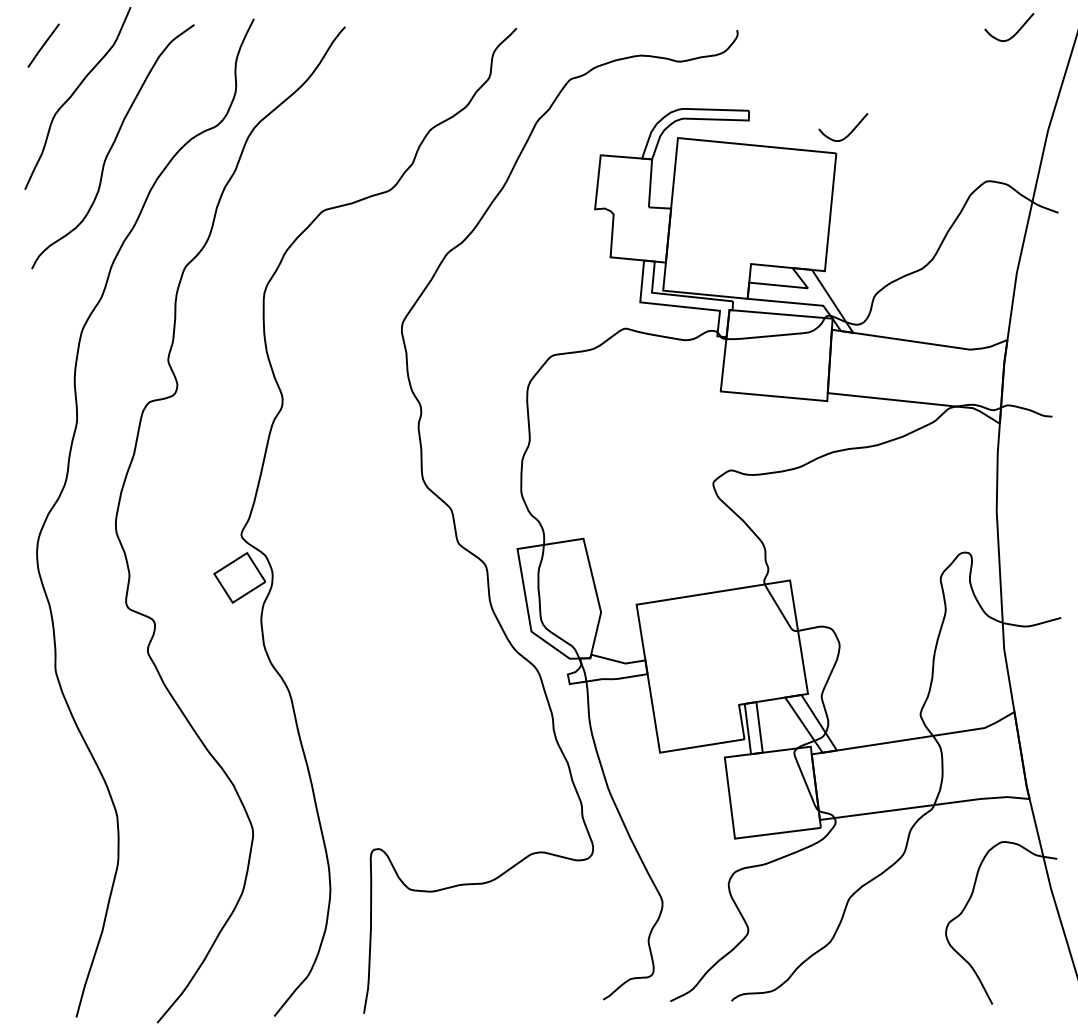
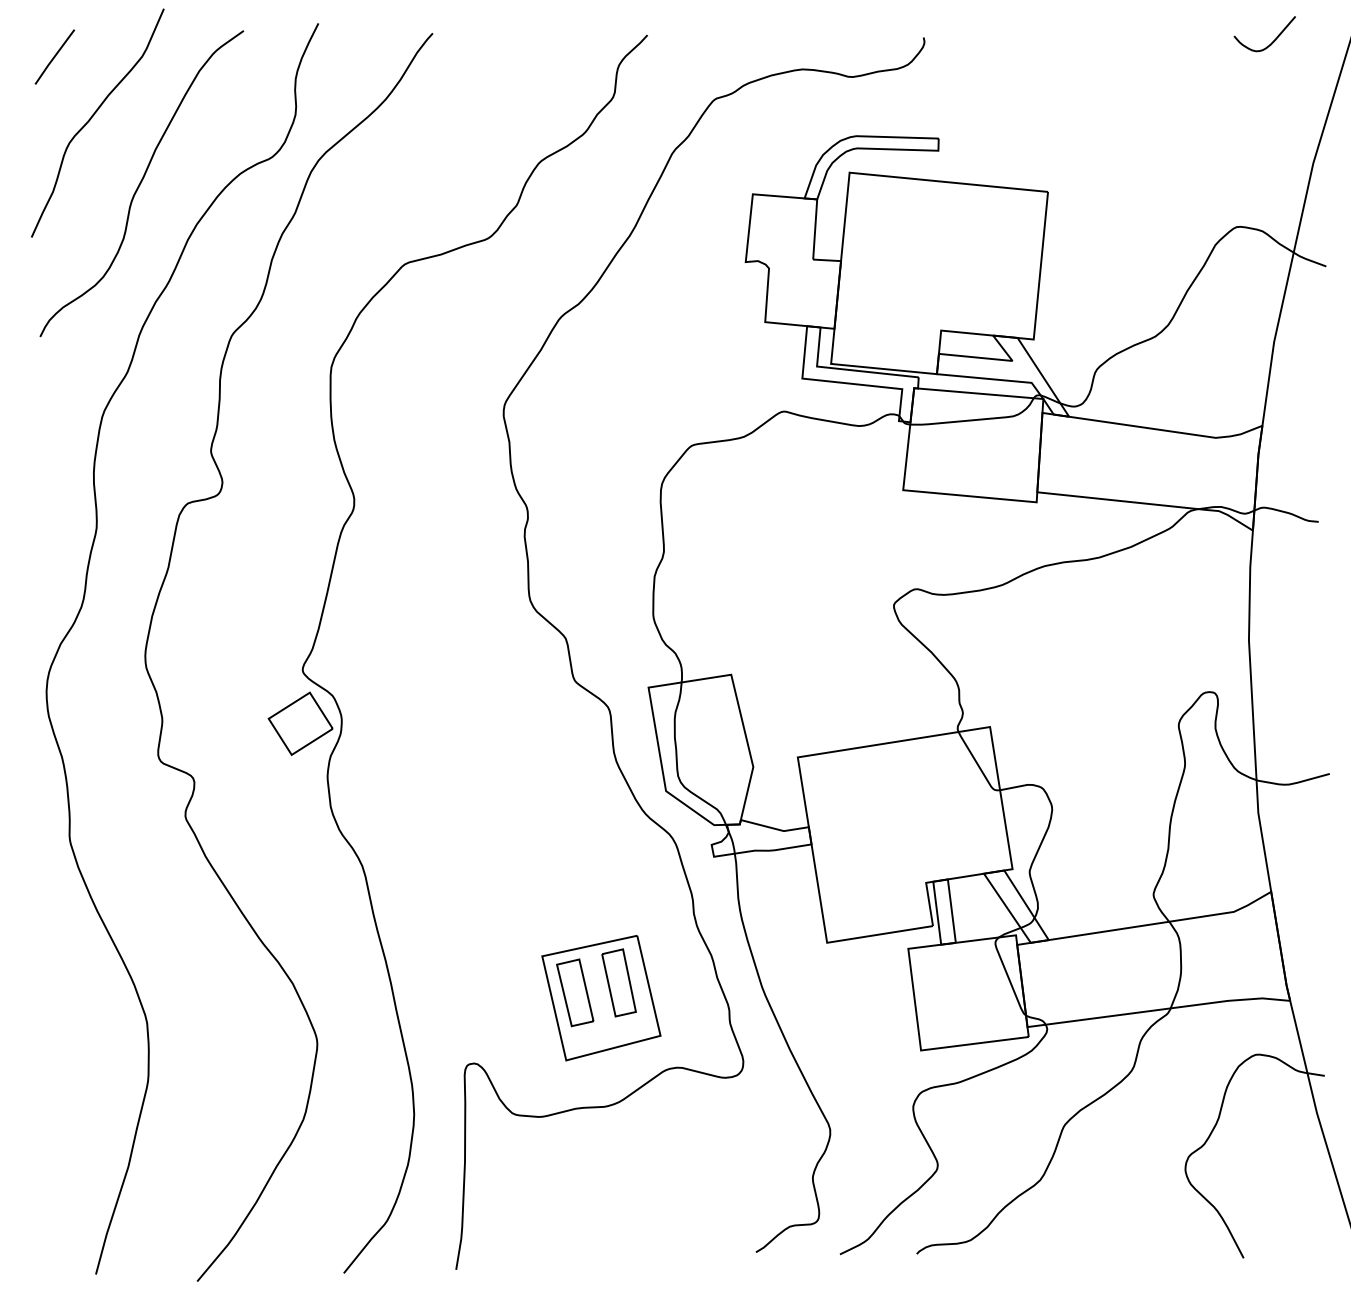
curve: (849, 132) -> (1064, 165), removed
part: (479, 796) -> (600, 997), added

